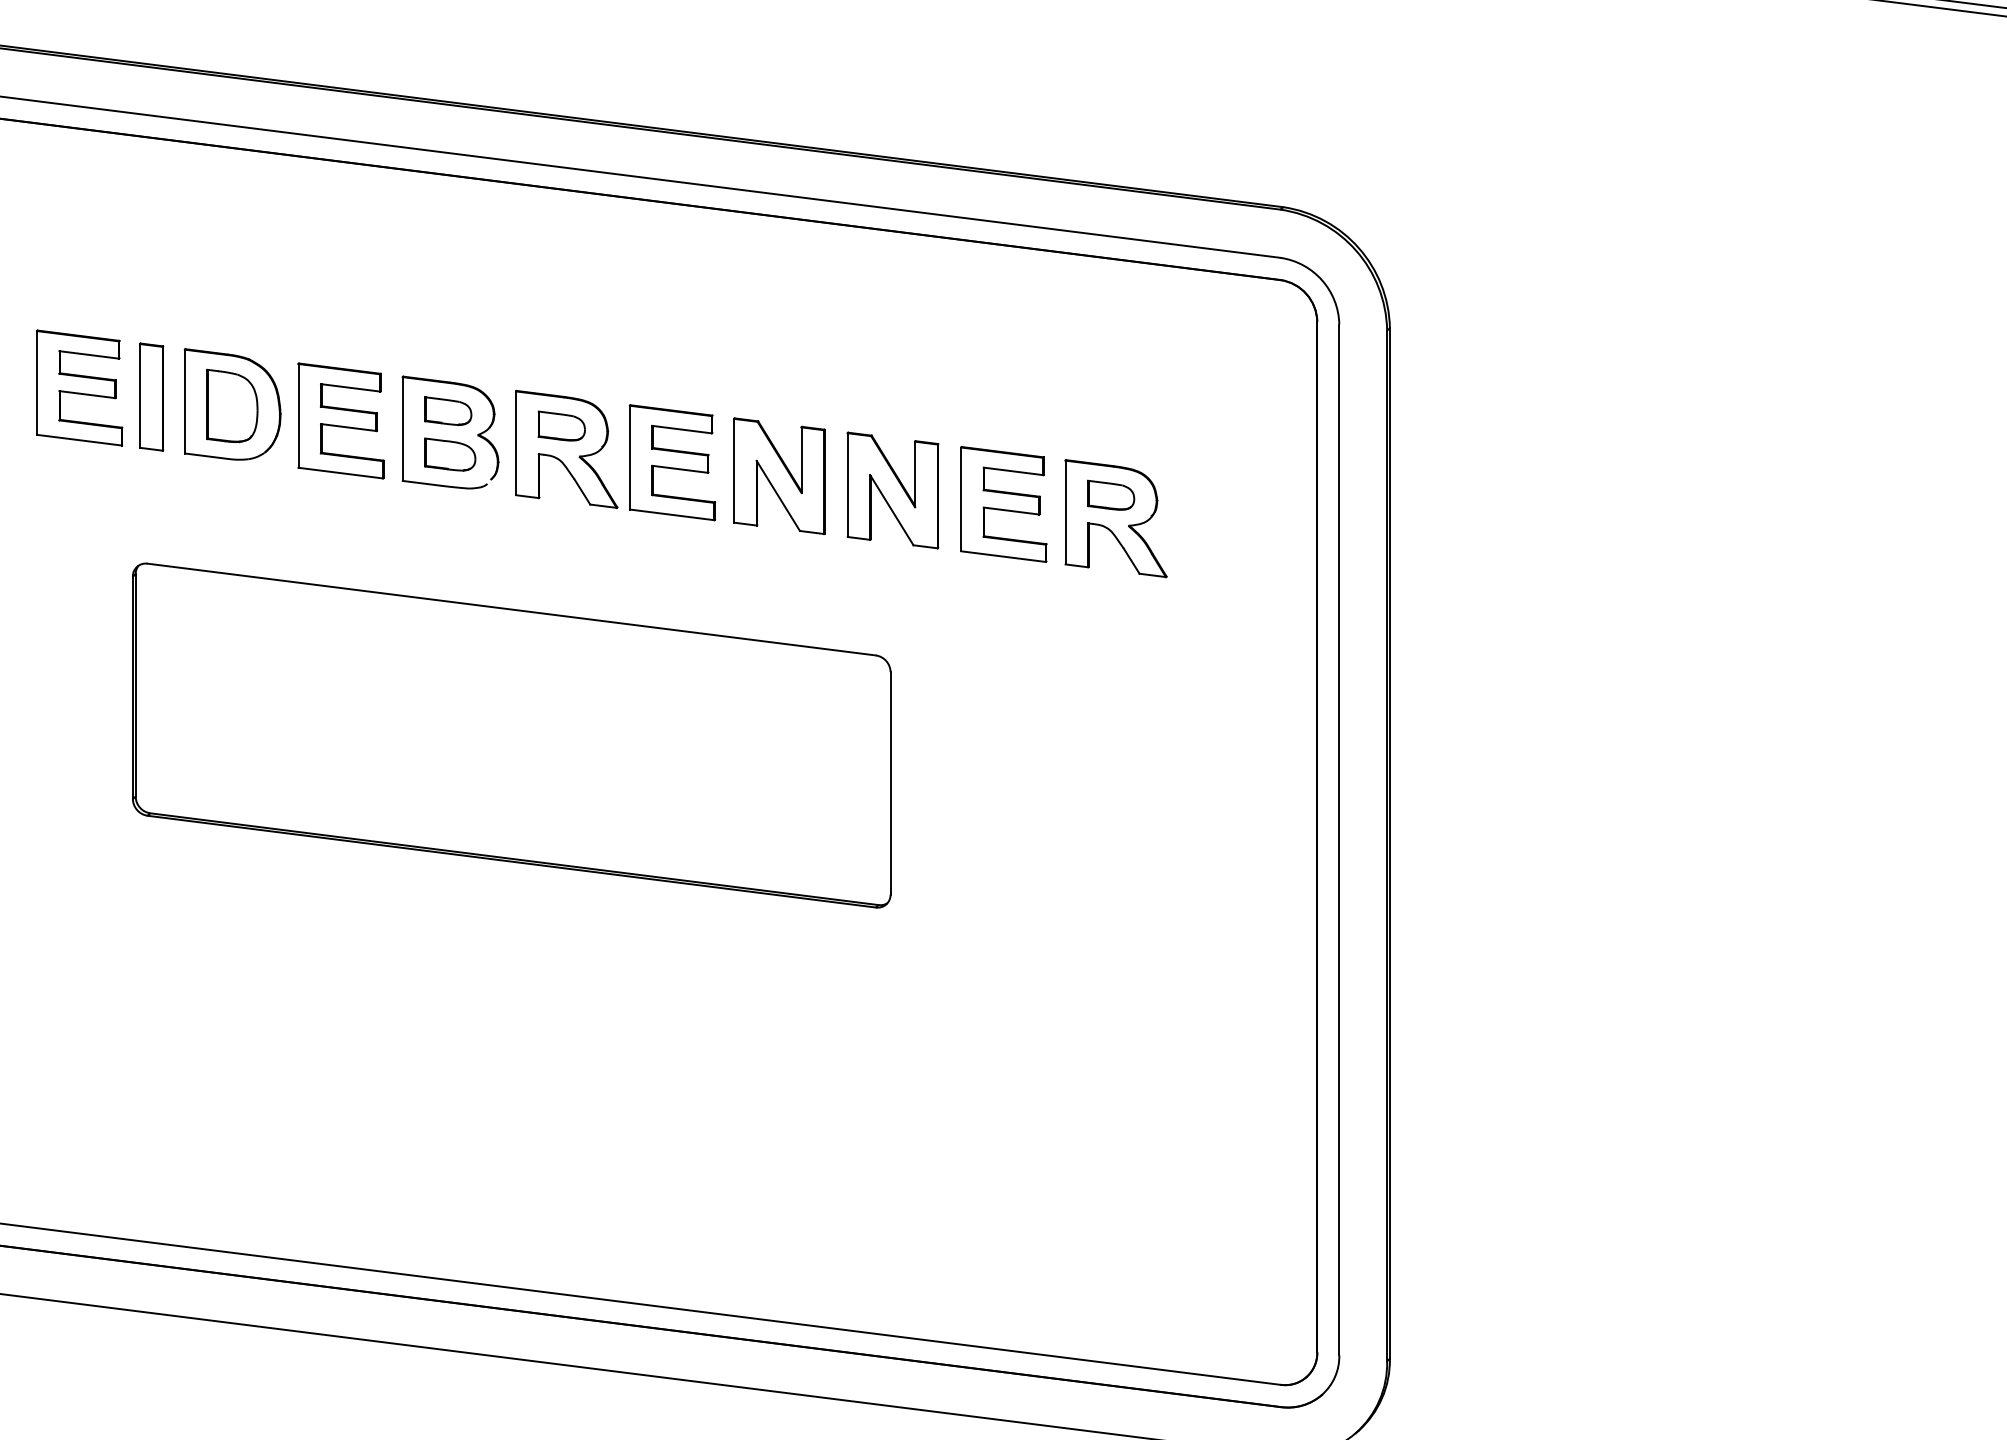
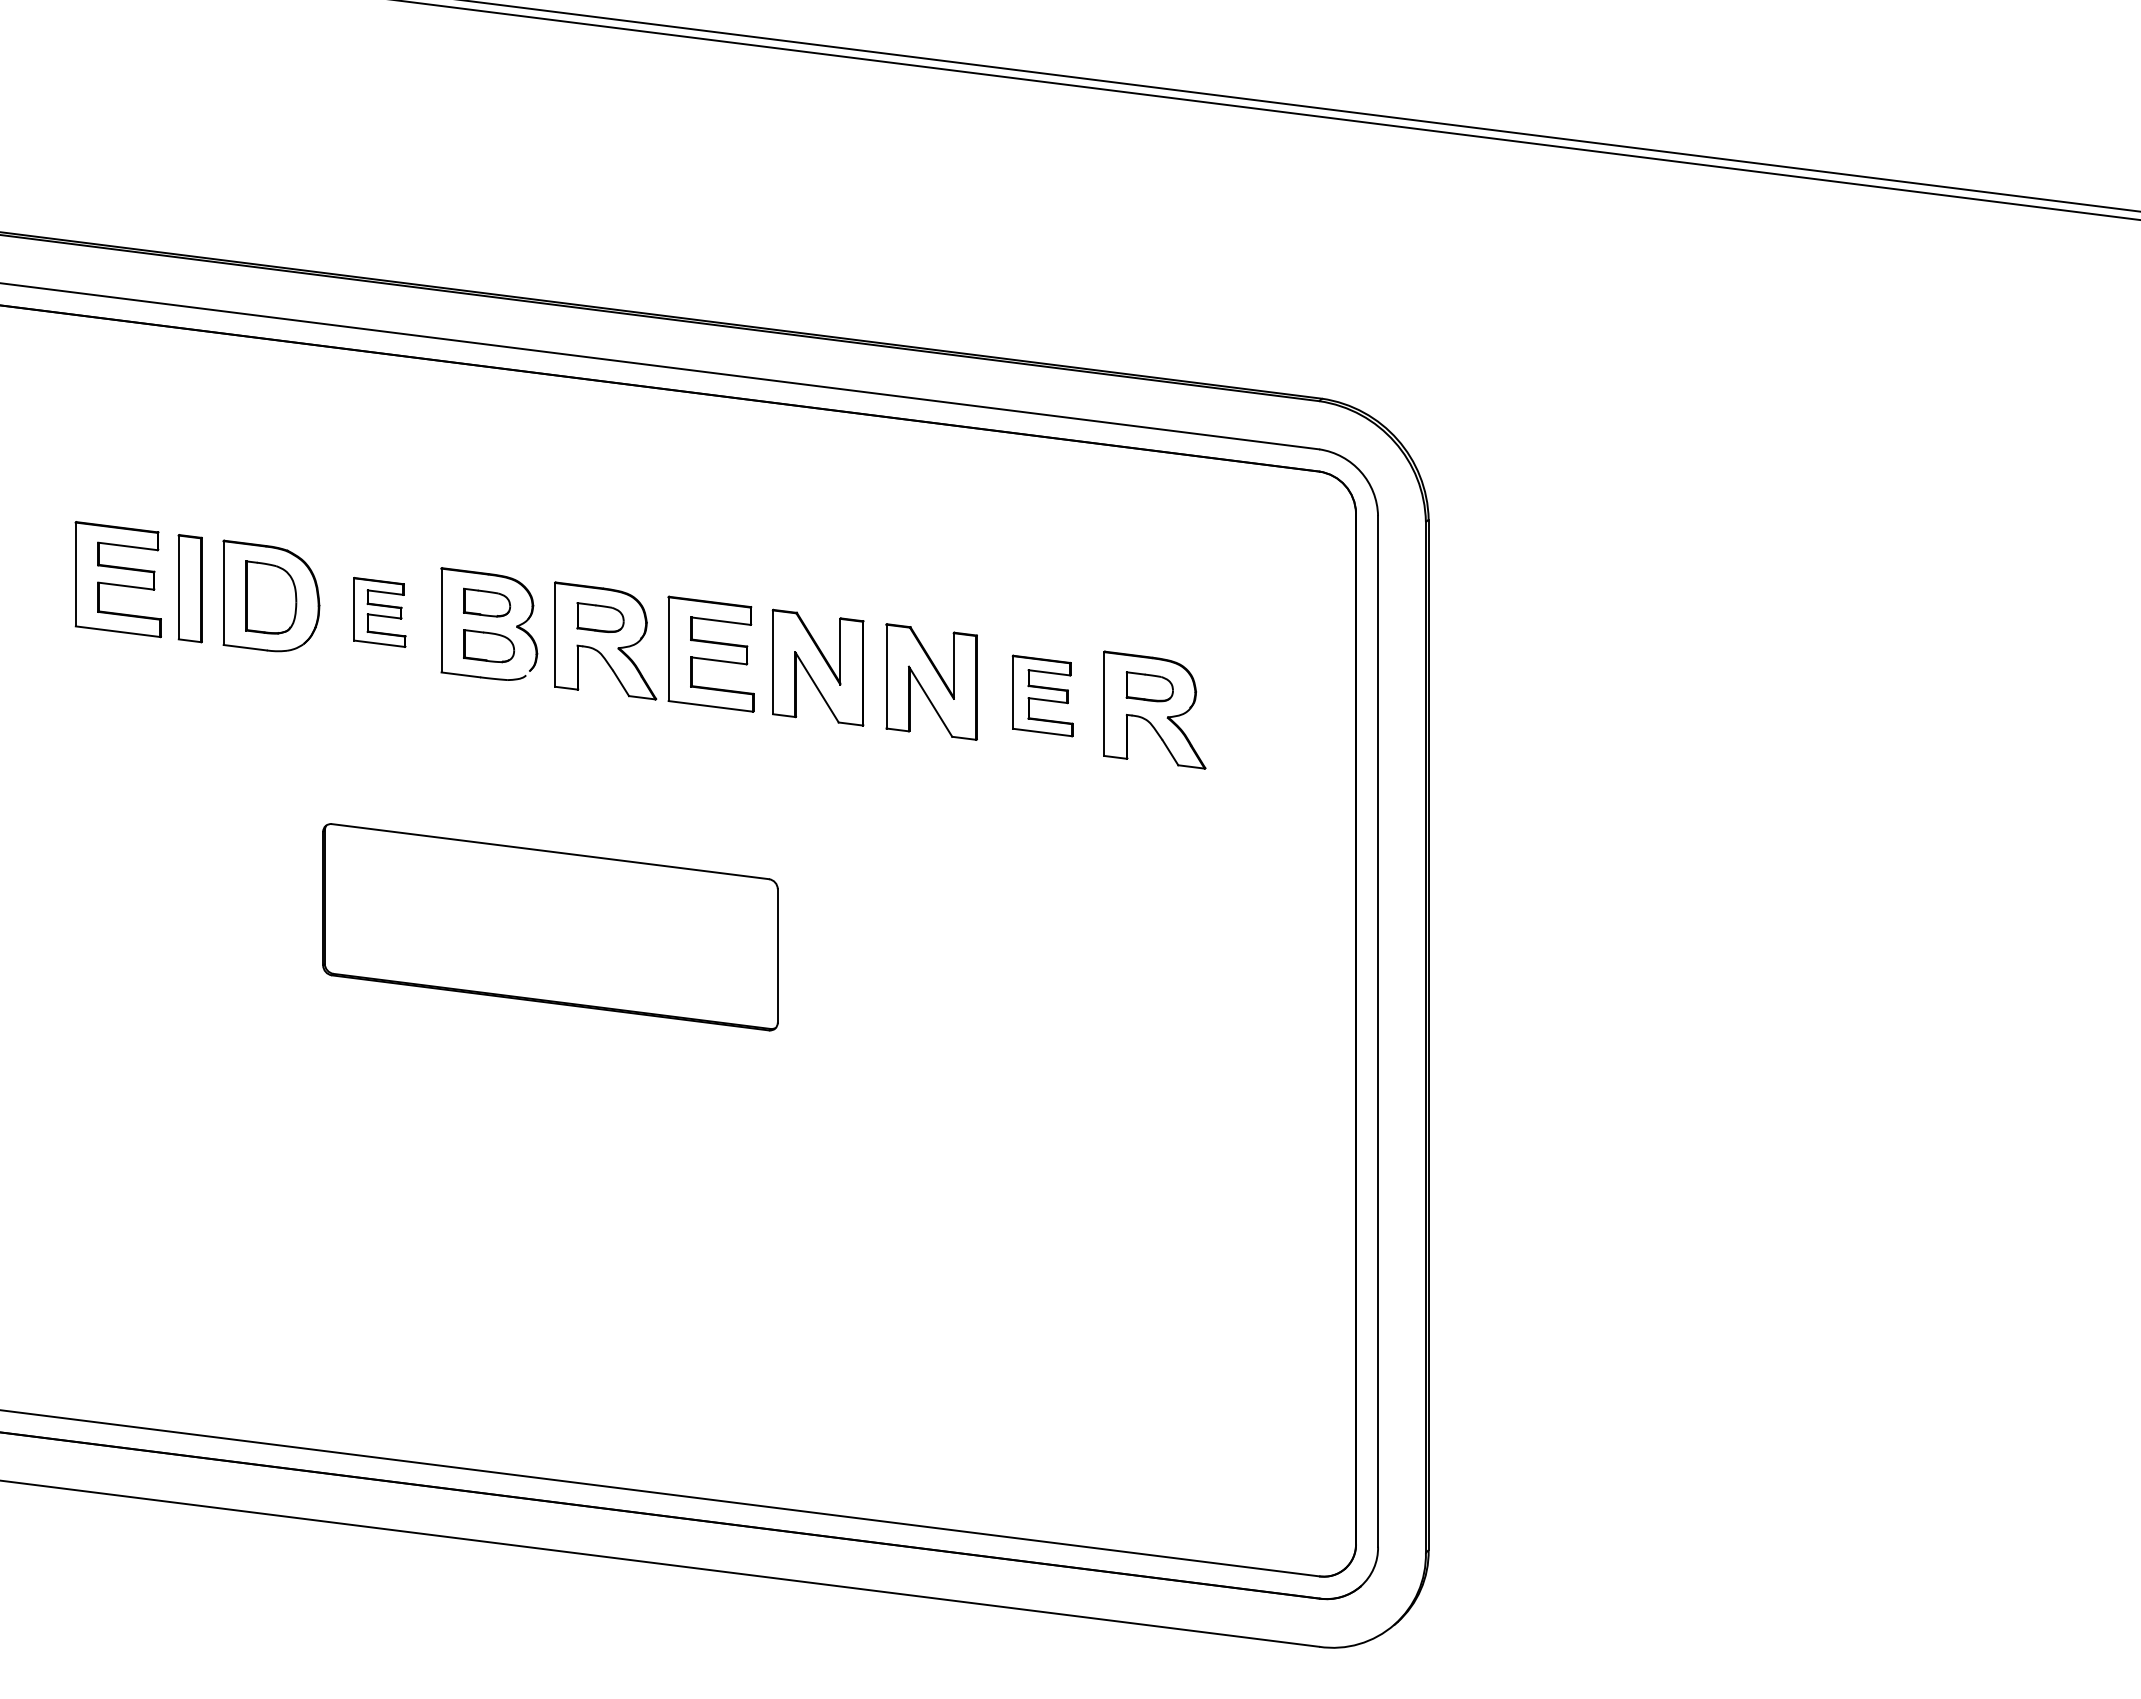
part: (340, 420) -> (379, 612), size x0.6
part: (1003, 503) -> (1042, 695), size x0.7
part: (511, 735) -> (550, 927), size x0.6

